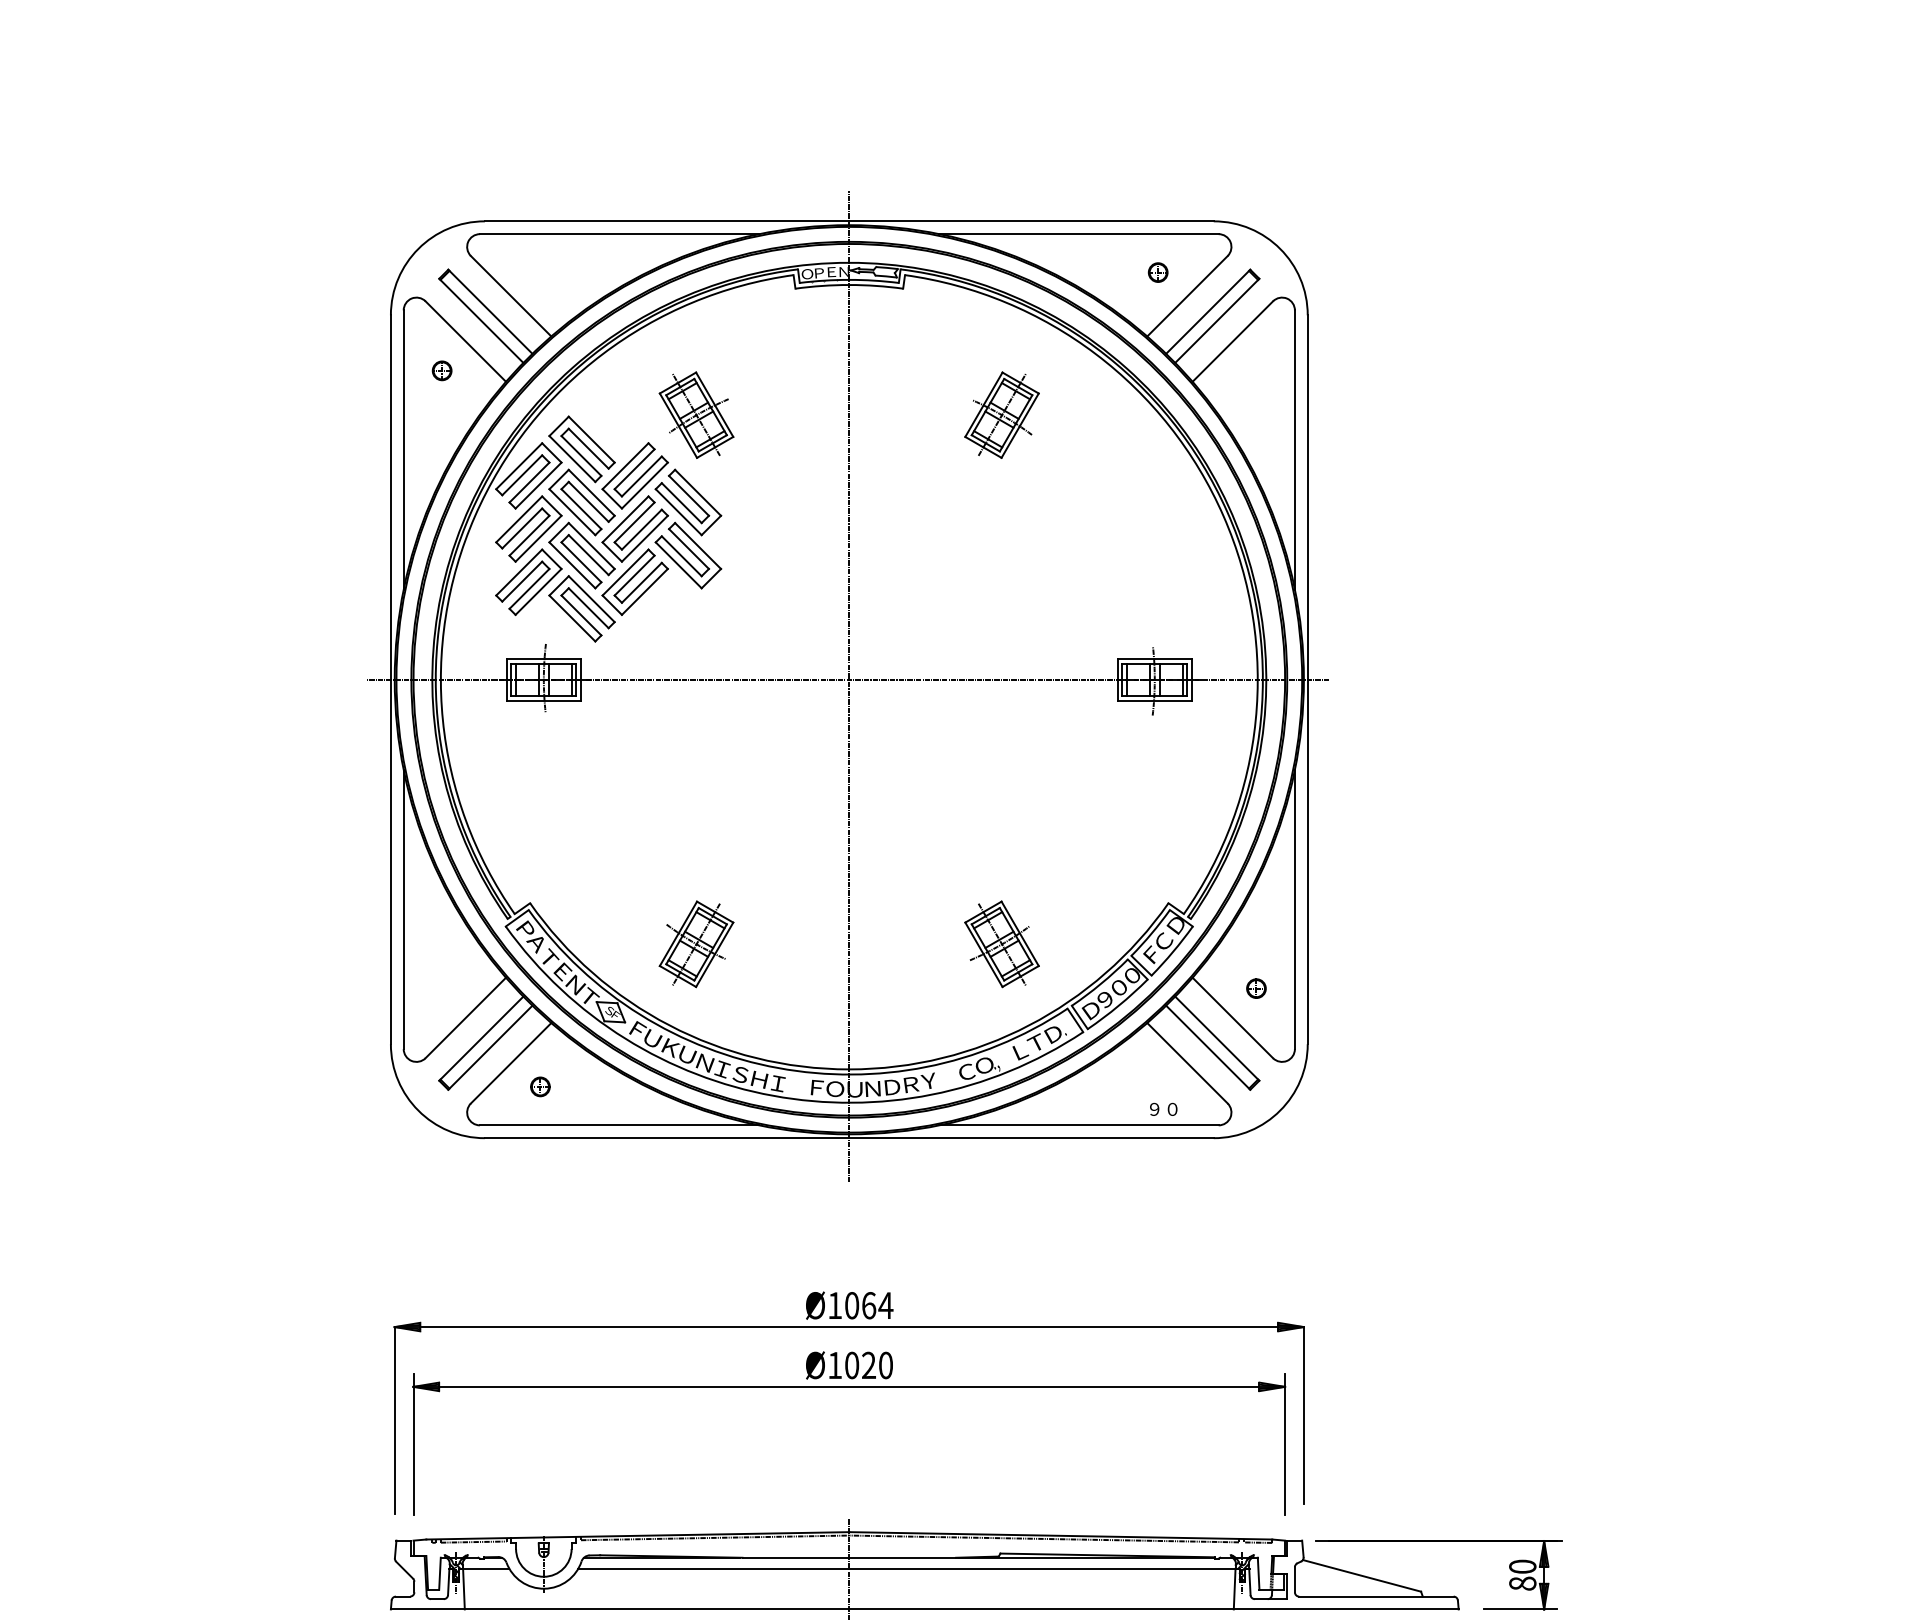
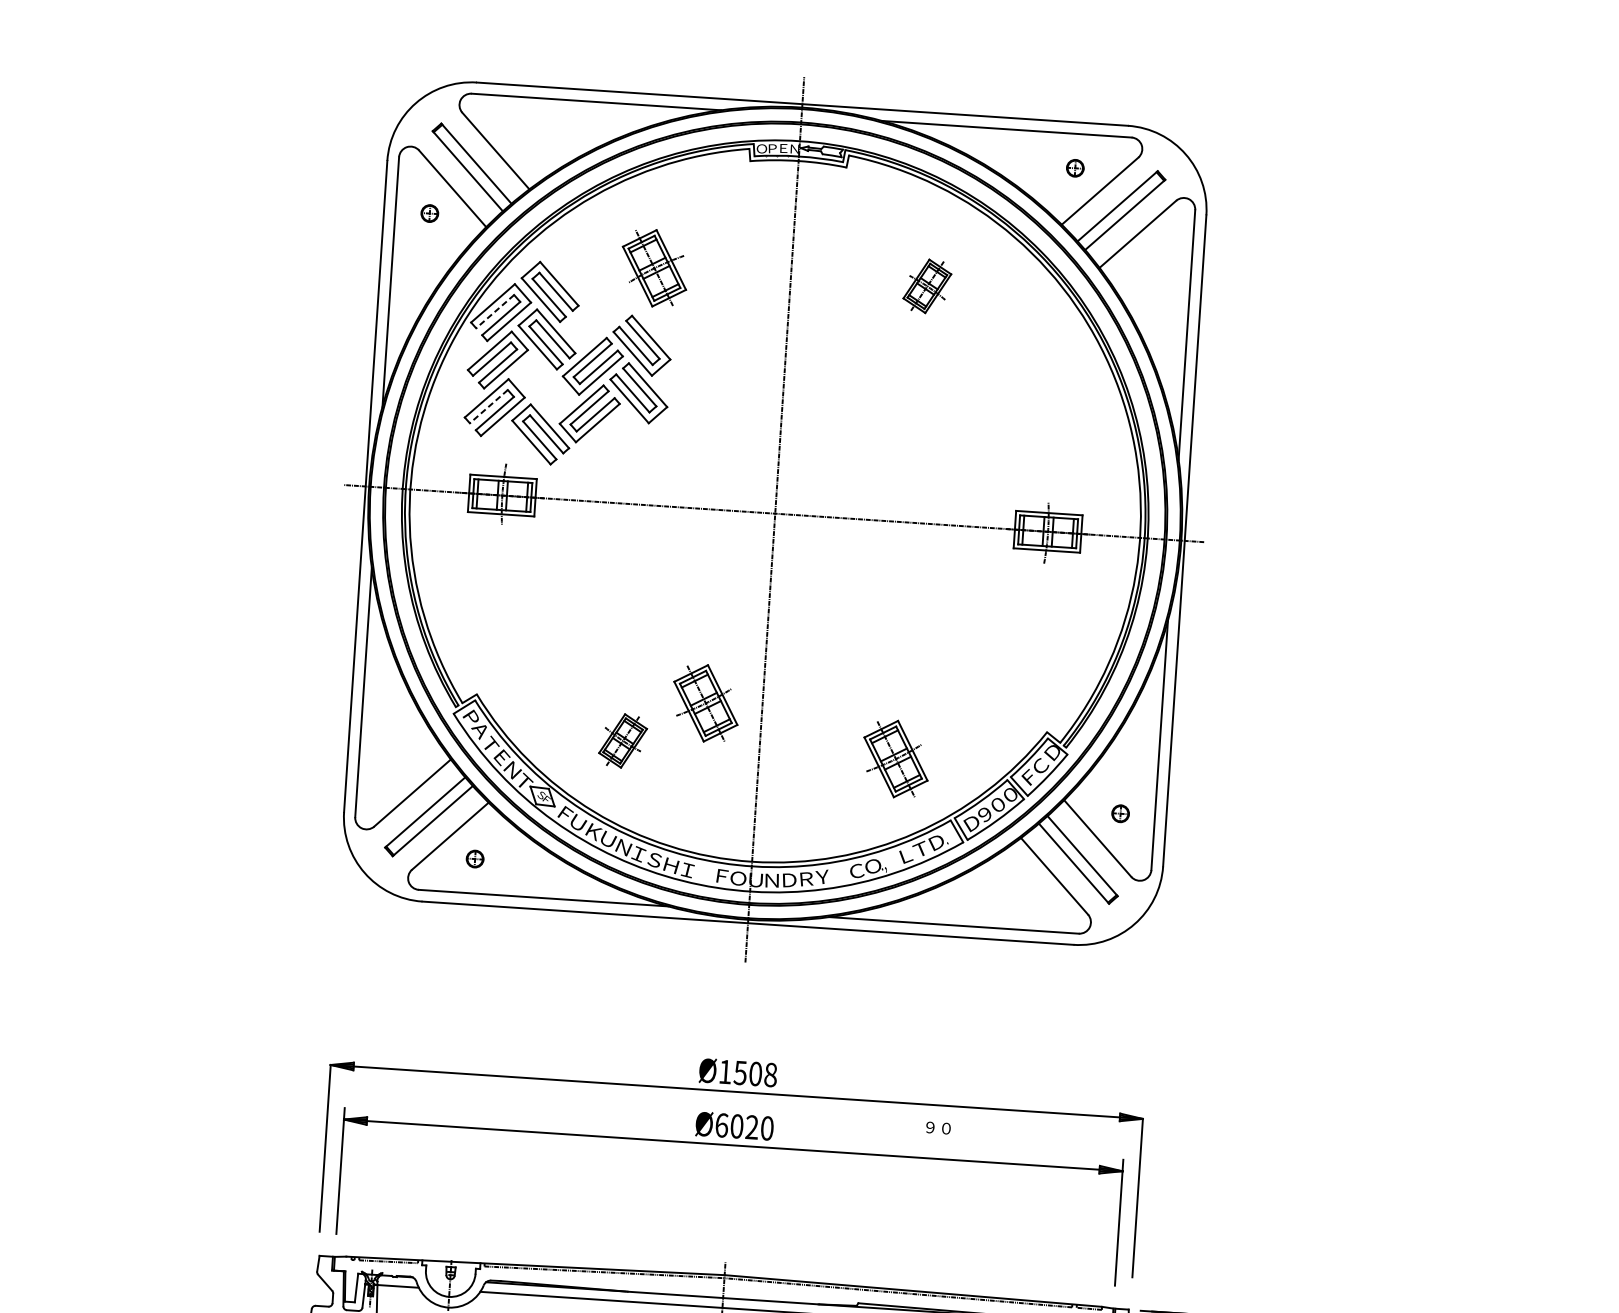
part: (1001, 414) -> (926, 285), size x0.7
line: (521, 475) -> (494, 311), solid -> dashed
part: (634, 475) -> (595, 318), removed
part: (581, 555) -> (543, 386), removed
line: (521, 582) -> (488, 407), solid -> dashed
part: (785, 896) -> (705, 703), added
part: (696, 944) -> (623, 741), size x0.7
text: (1163, 1108) -> (938, 1127), moved
text: (868, 1305) -> (755, 1073), Ø1064 -> Ø1508
text: (835, 1365) -> (722, 1125), Ø1020 -> Ø6020

